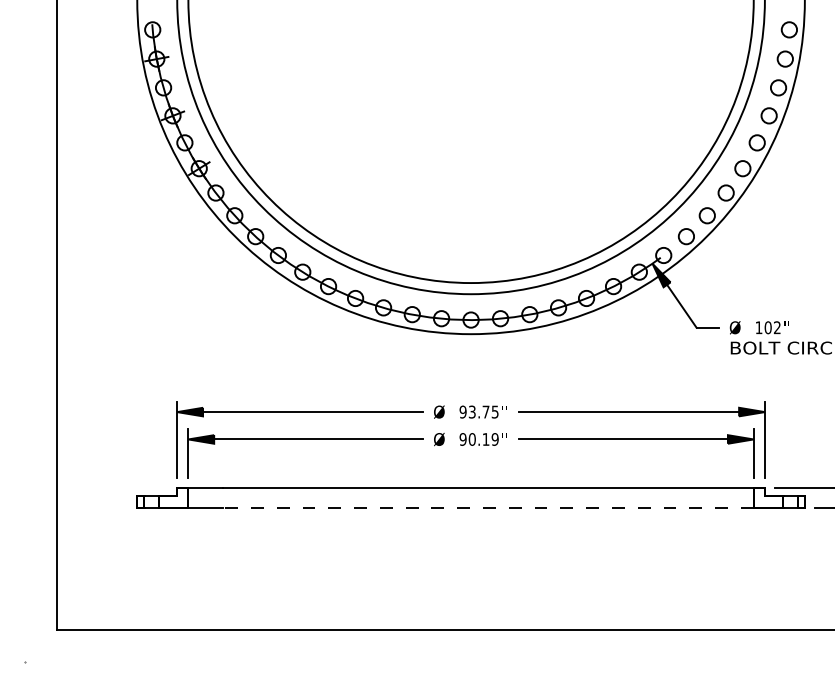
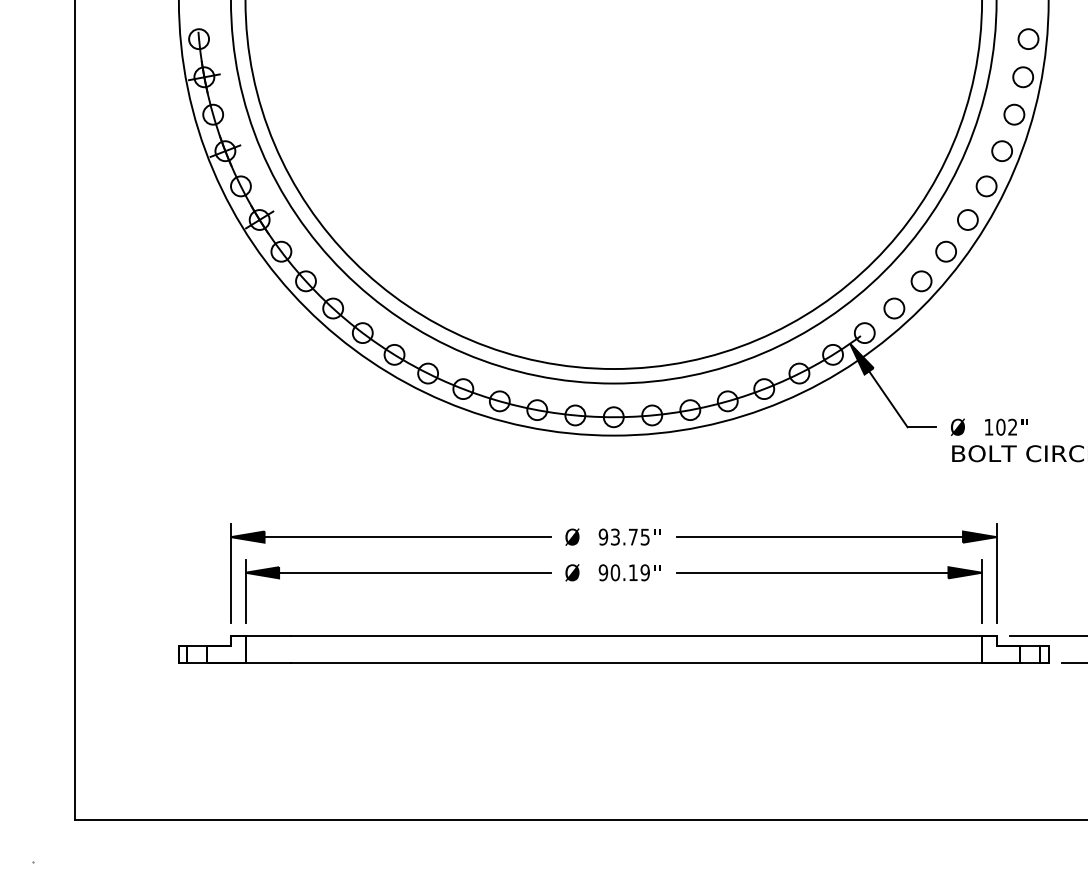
line: (487, 508) -> (635, 662), dashed -> solid

